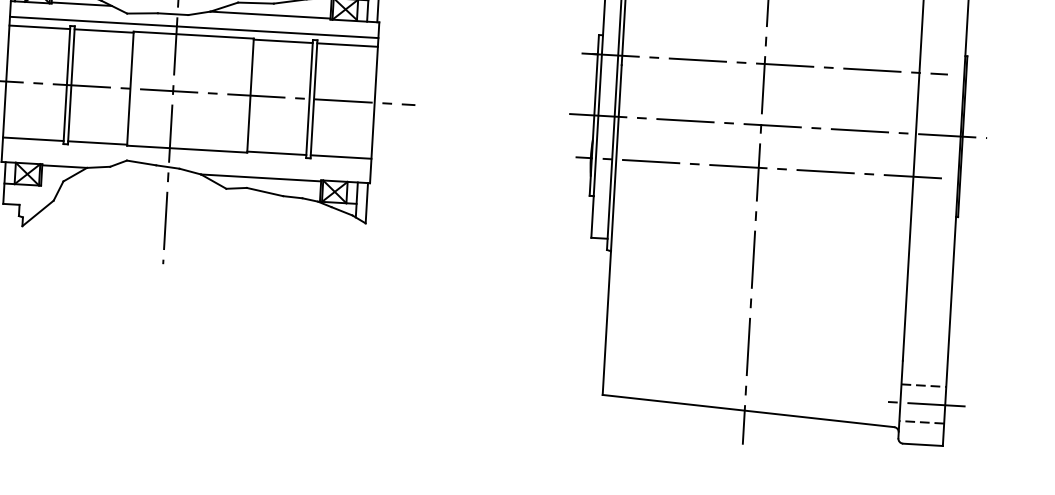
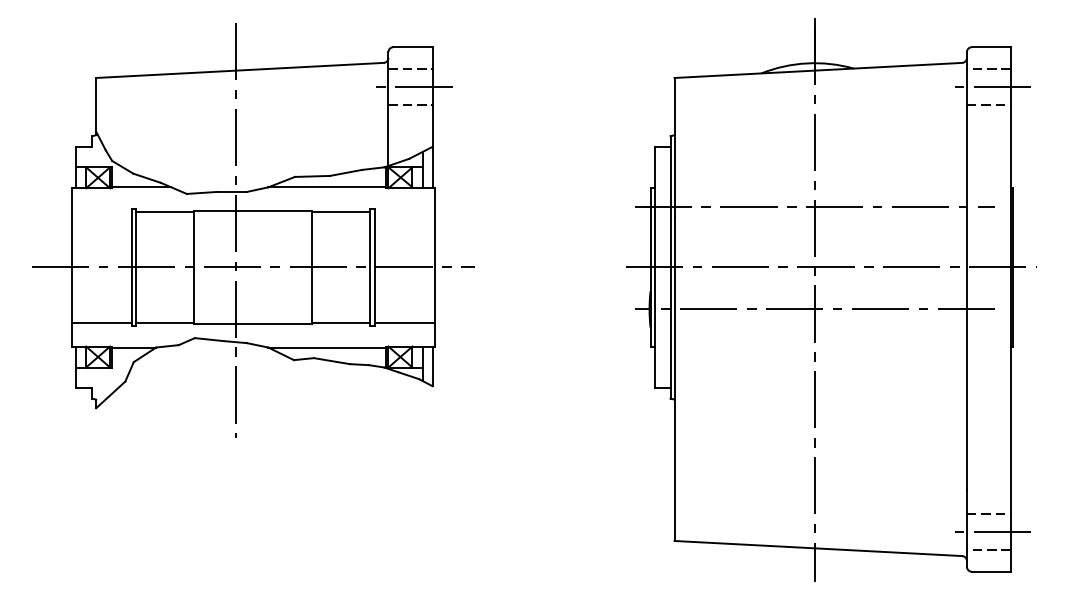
line: (39, 27) -> (101, 212), removed
line: (194, 27) -> (253, 203), removed
line: (347, 45) -> (404, 212), removed

